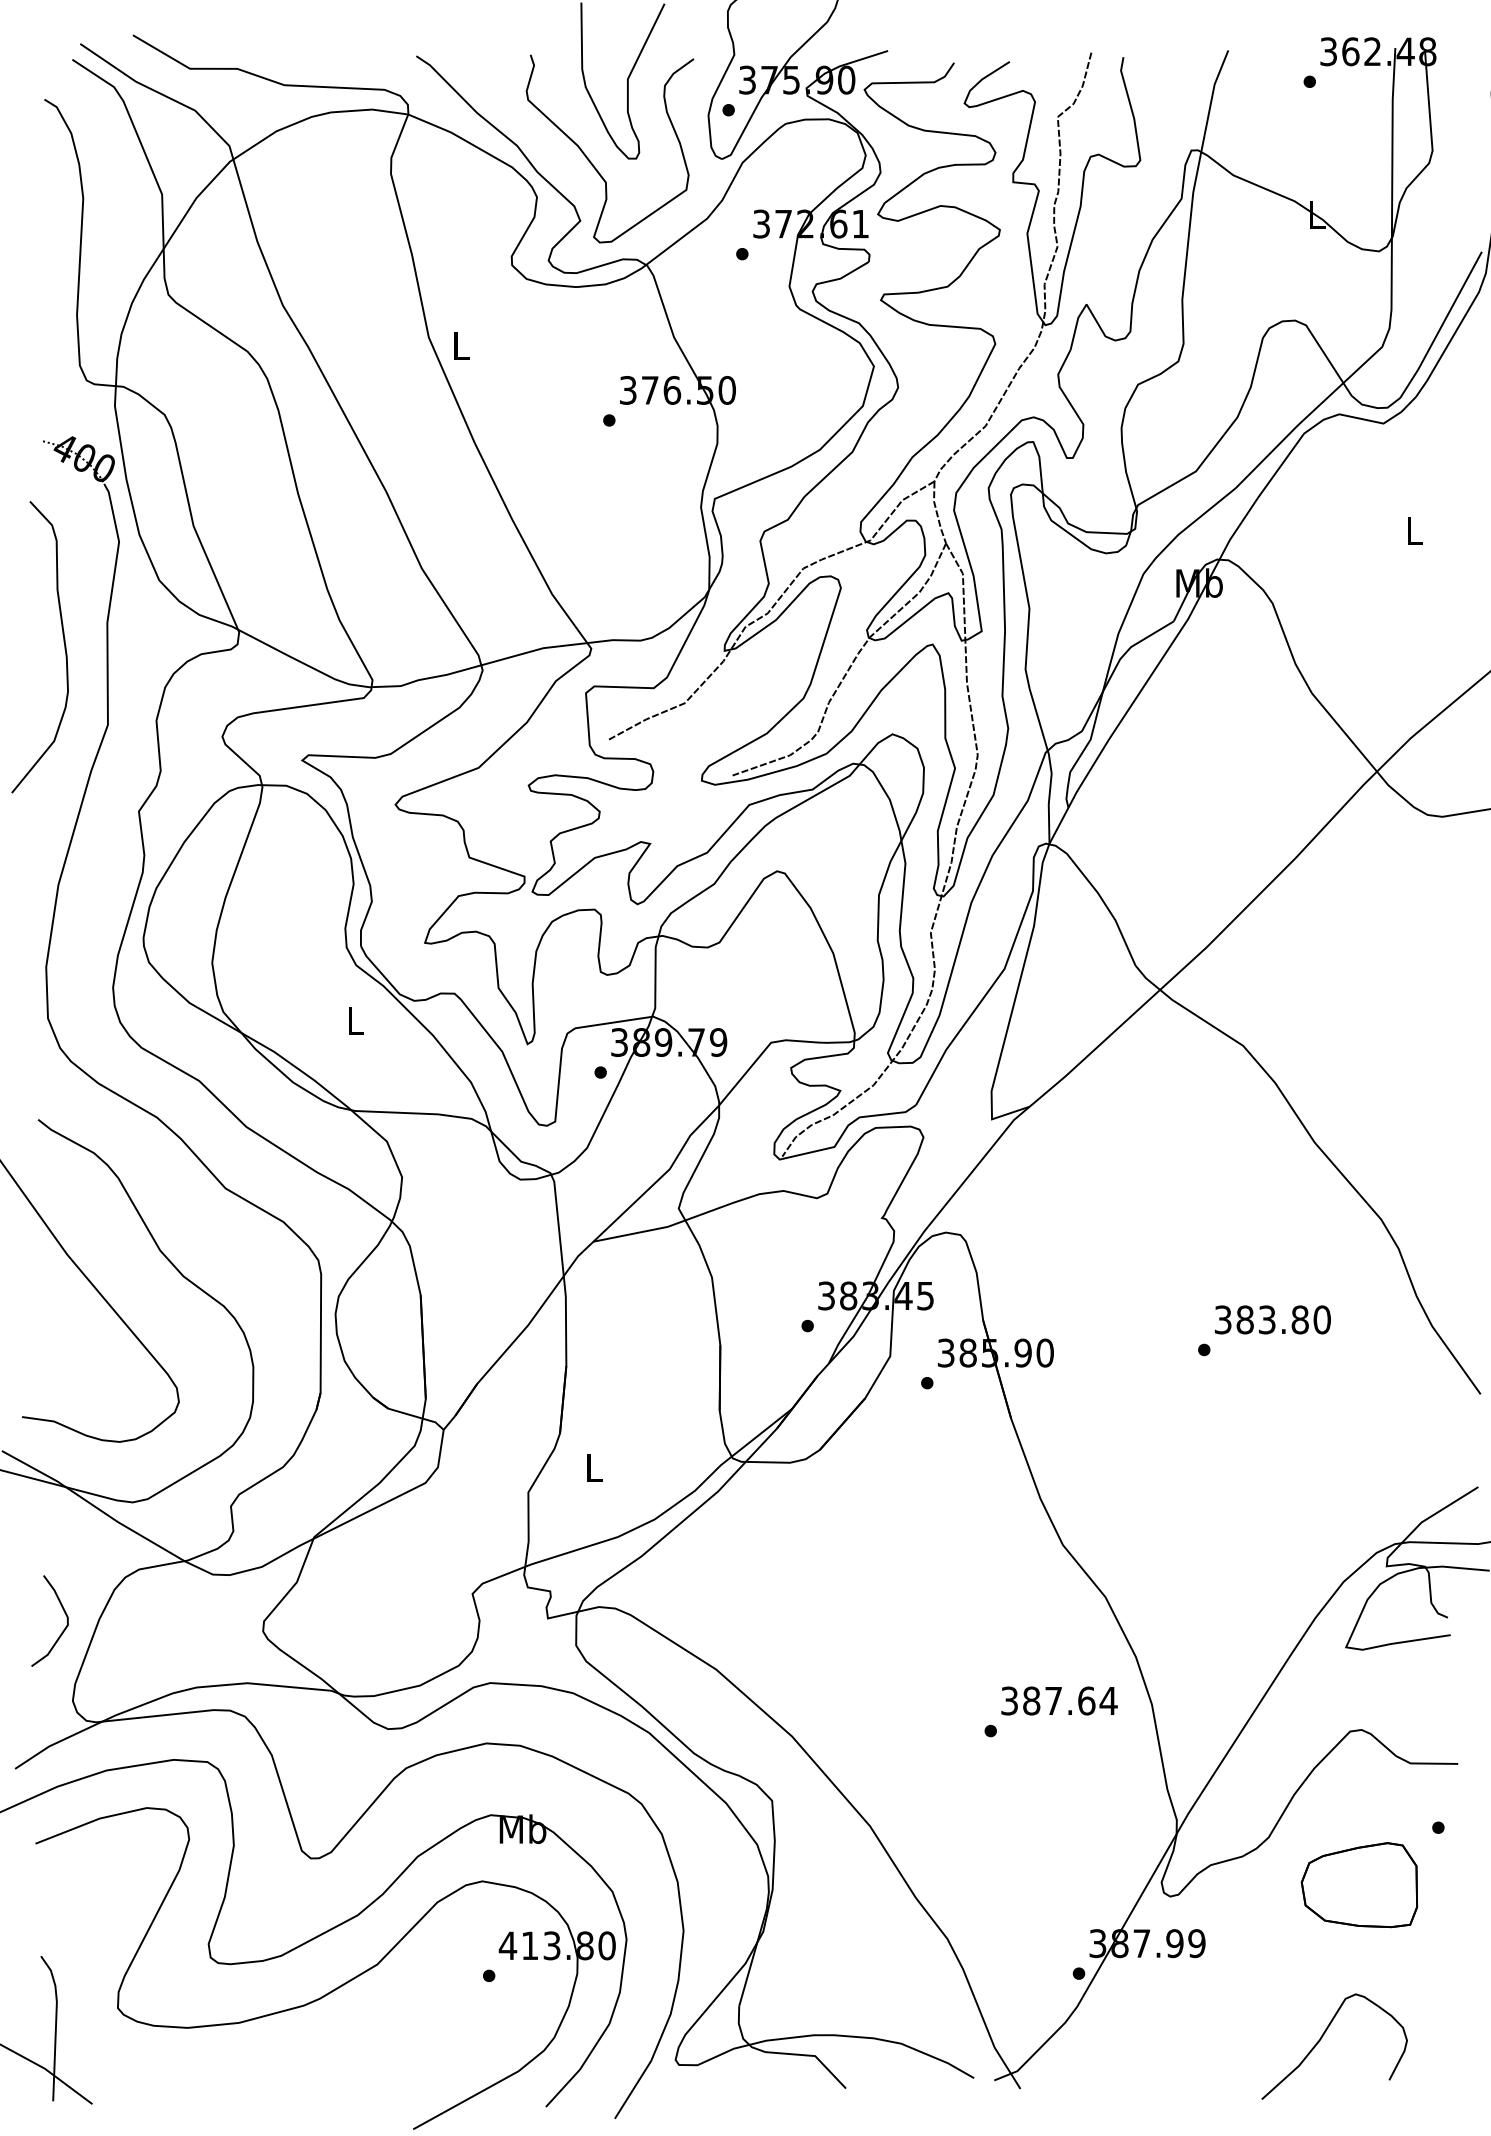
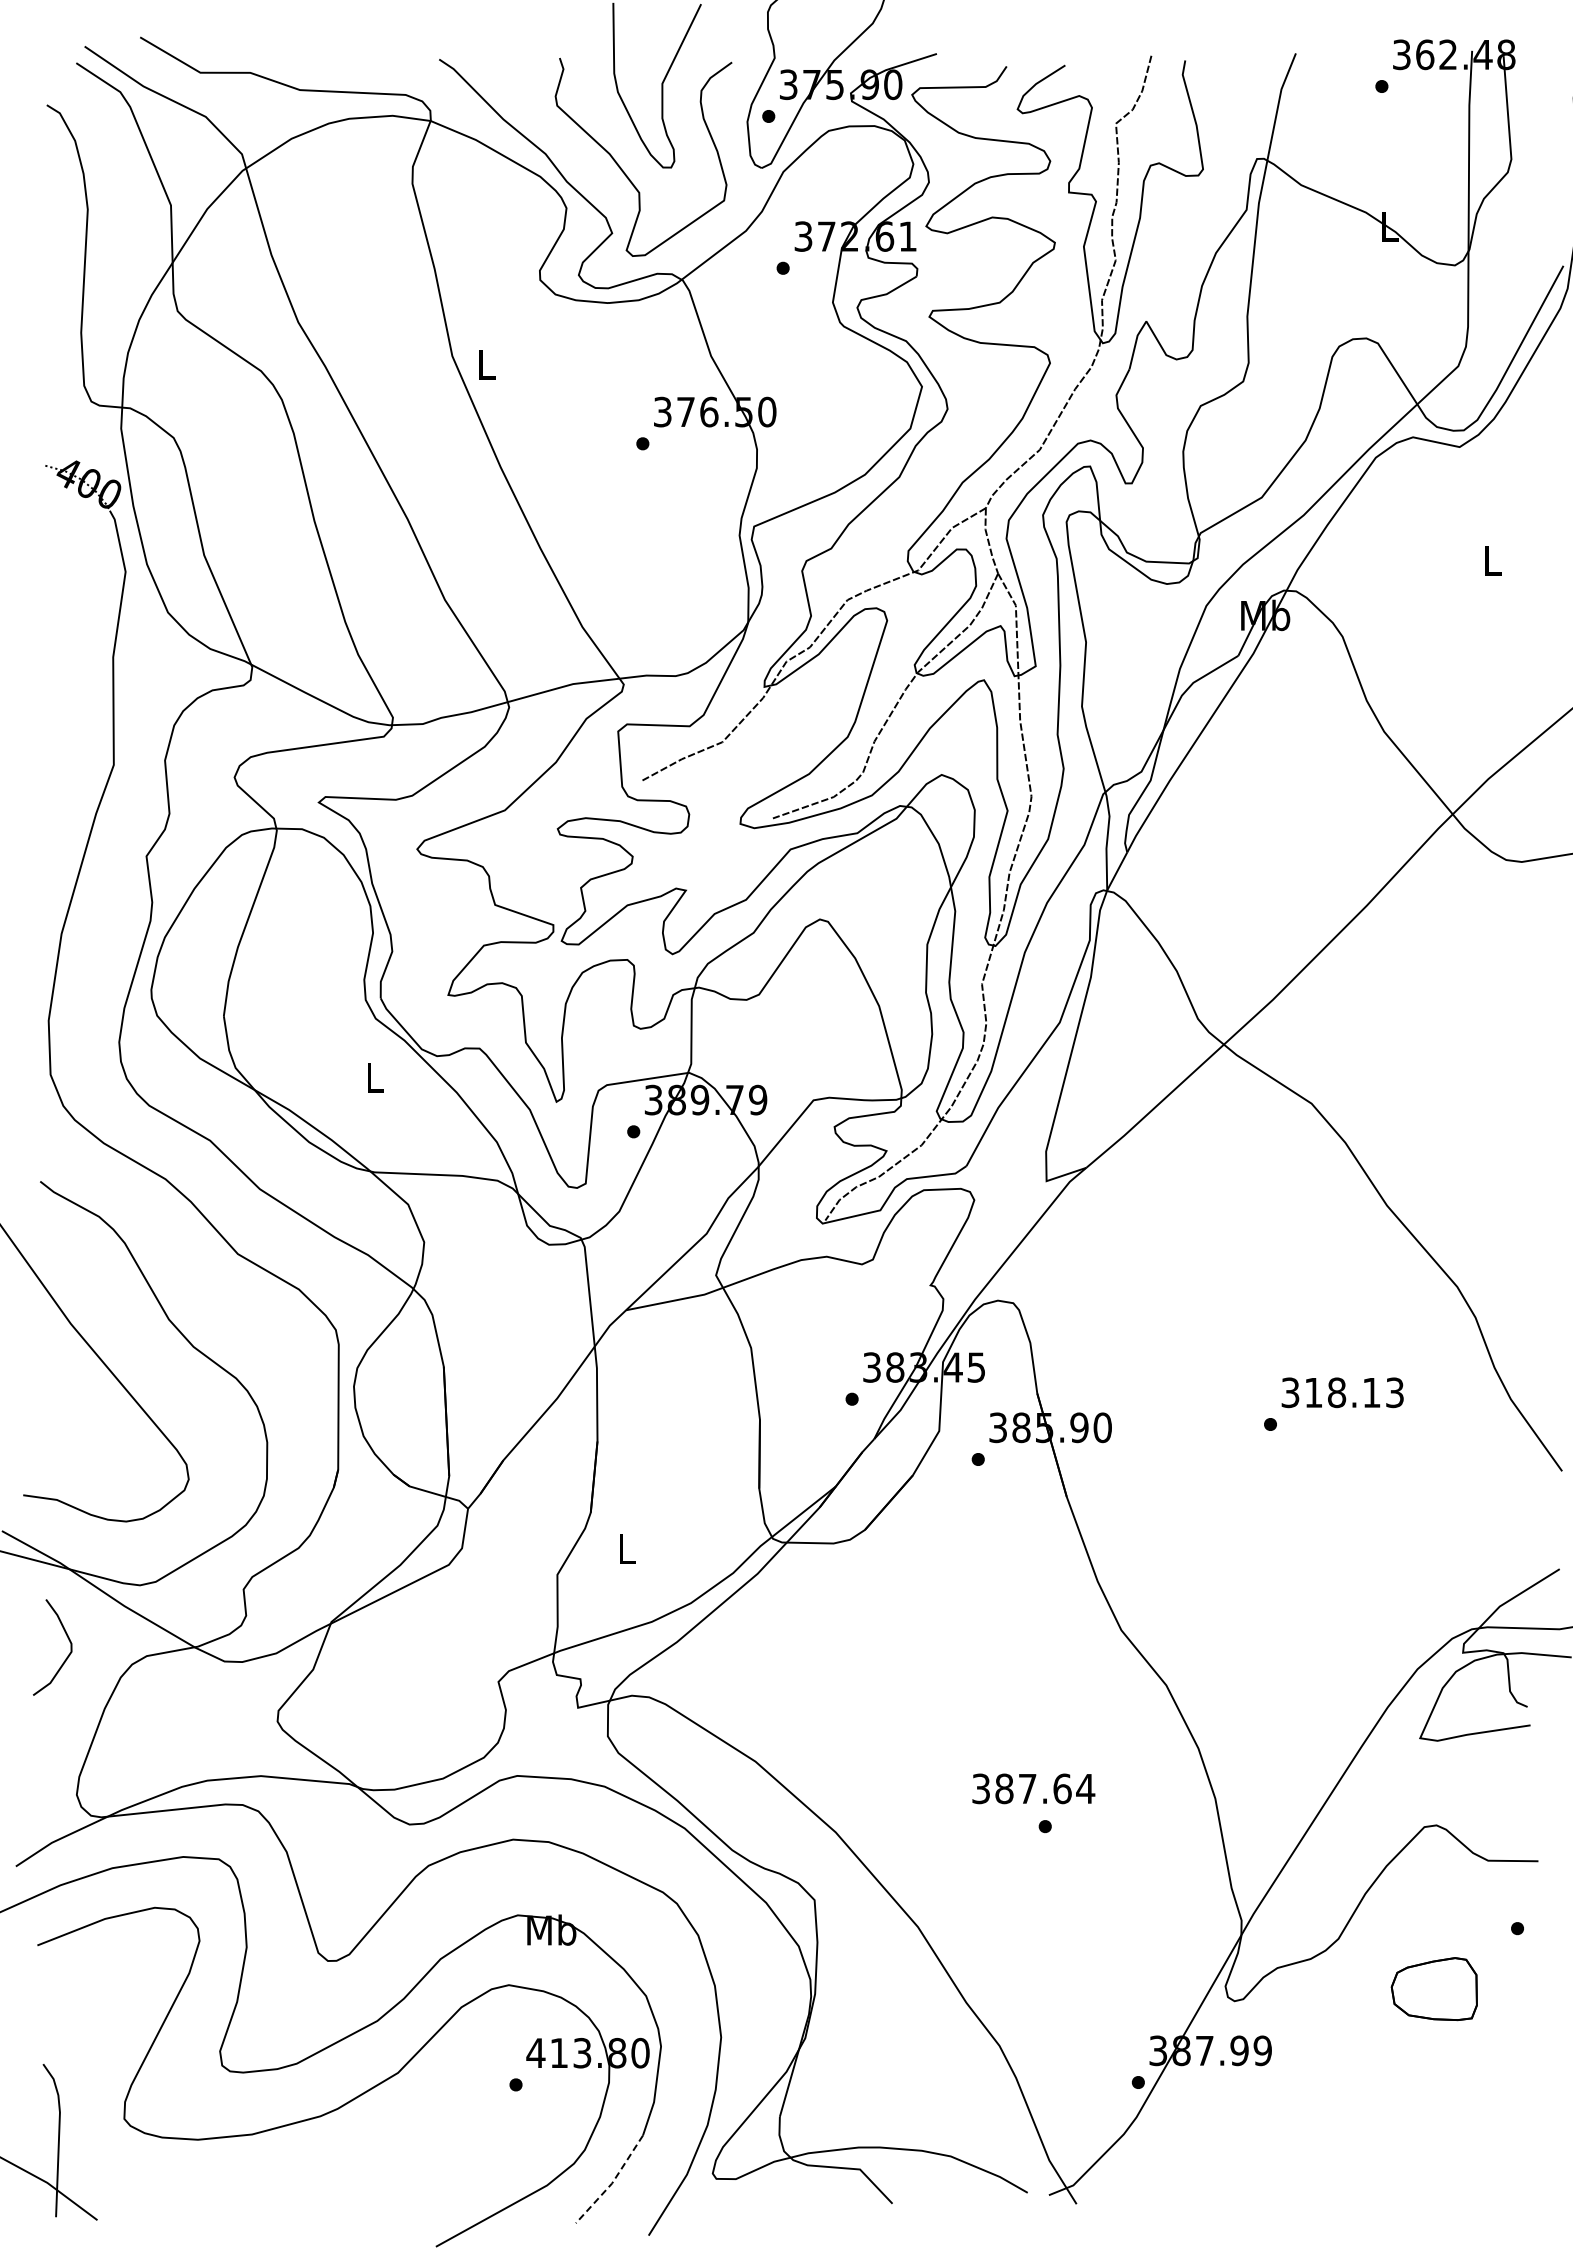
curve: (64, 645) -> (67, 681), removed
text: (1283, 1319) -> (1354, 1392), 383.80 -> 318.13
curve: (64, 1628) -> (67, 1655), moved
text: (1059, 1700) -> (1033, 1788), moved
part: (1359, 1884) -> (1434, 1988), size x0.7
curve: (1321, 2039) -> (1394, 2151), removed
line: (580, 2068) -> (612, 2182), solid -> dashed

